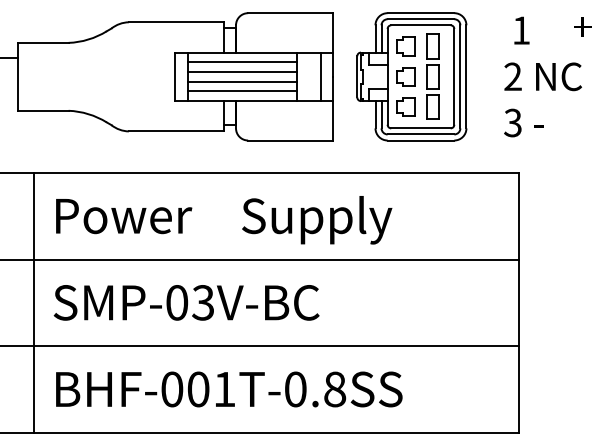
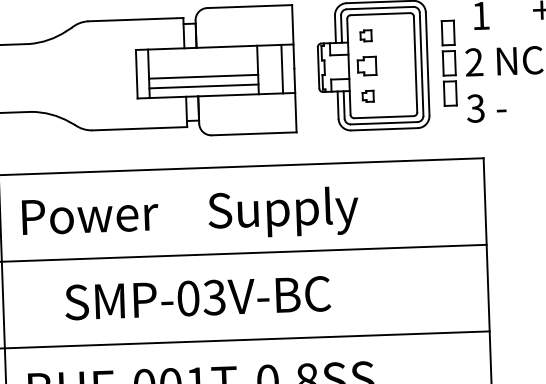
part: (405, 46) -> (365, 35), size x0.6
line: (241, 62) -> (202, 57), removed
line: (241, 72) -> (202, 67), removed
part: (432, 76) -> (448, 62), moved
part: (405, 106) -> (367, 95), size x0.6
text: (186, 302) -> (197, 297), moved

